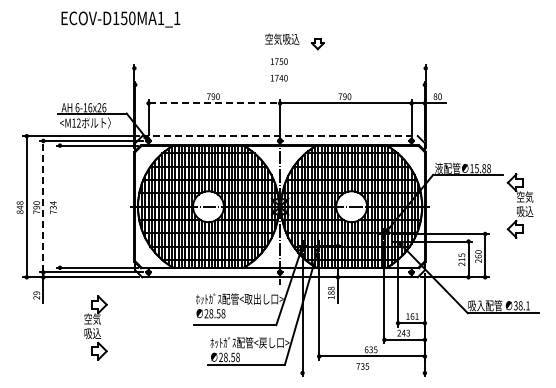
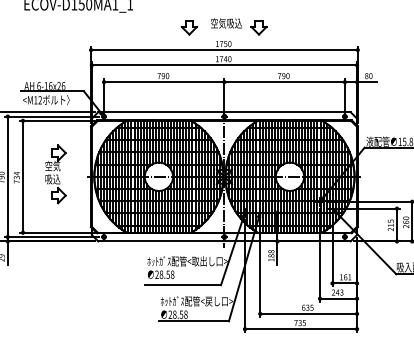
part: (241, 43) -> (189, 27), added
part: (317, 43) -> (258, 27), size x1.43
line: (279, 68) -> (223, 50), added
line: (279, 84) -> (223, 64), added
line: (214, 103) -> (164, 82), dashed -> solid
line: (280, 136) -> (224, 112), dashed -> solid
line: (43, 206) -> (7, 176), dashed -> solid
line: (60, 206) -> (23, 176), added
part: (95, 327) -> (55, 173), moved
line: (363, 373) -> (300, 329), added

